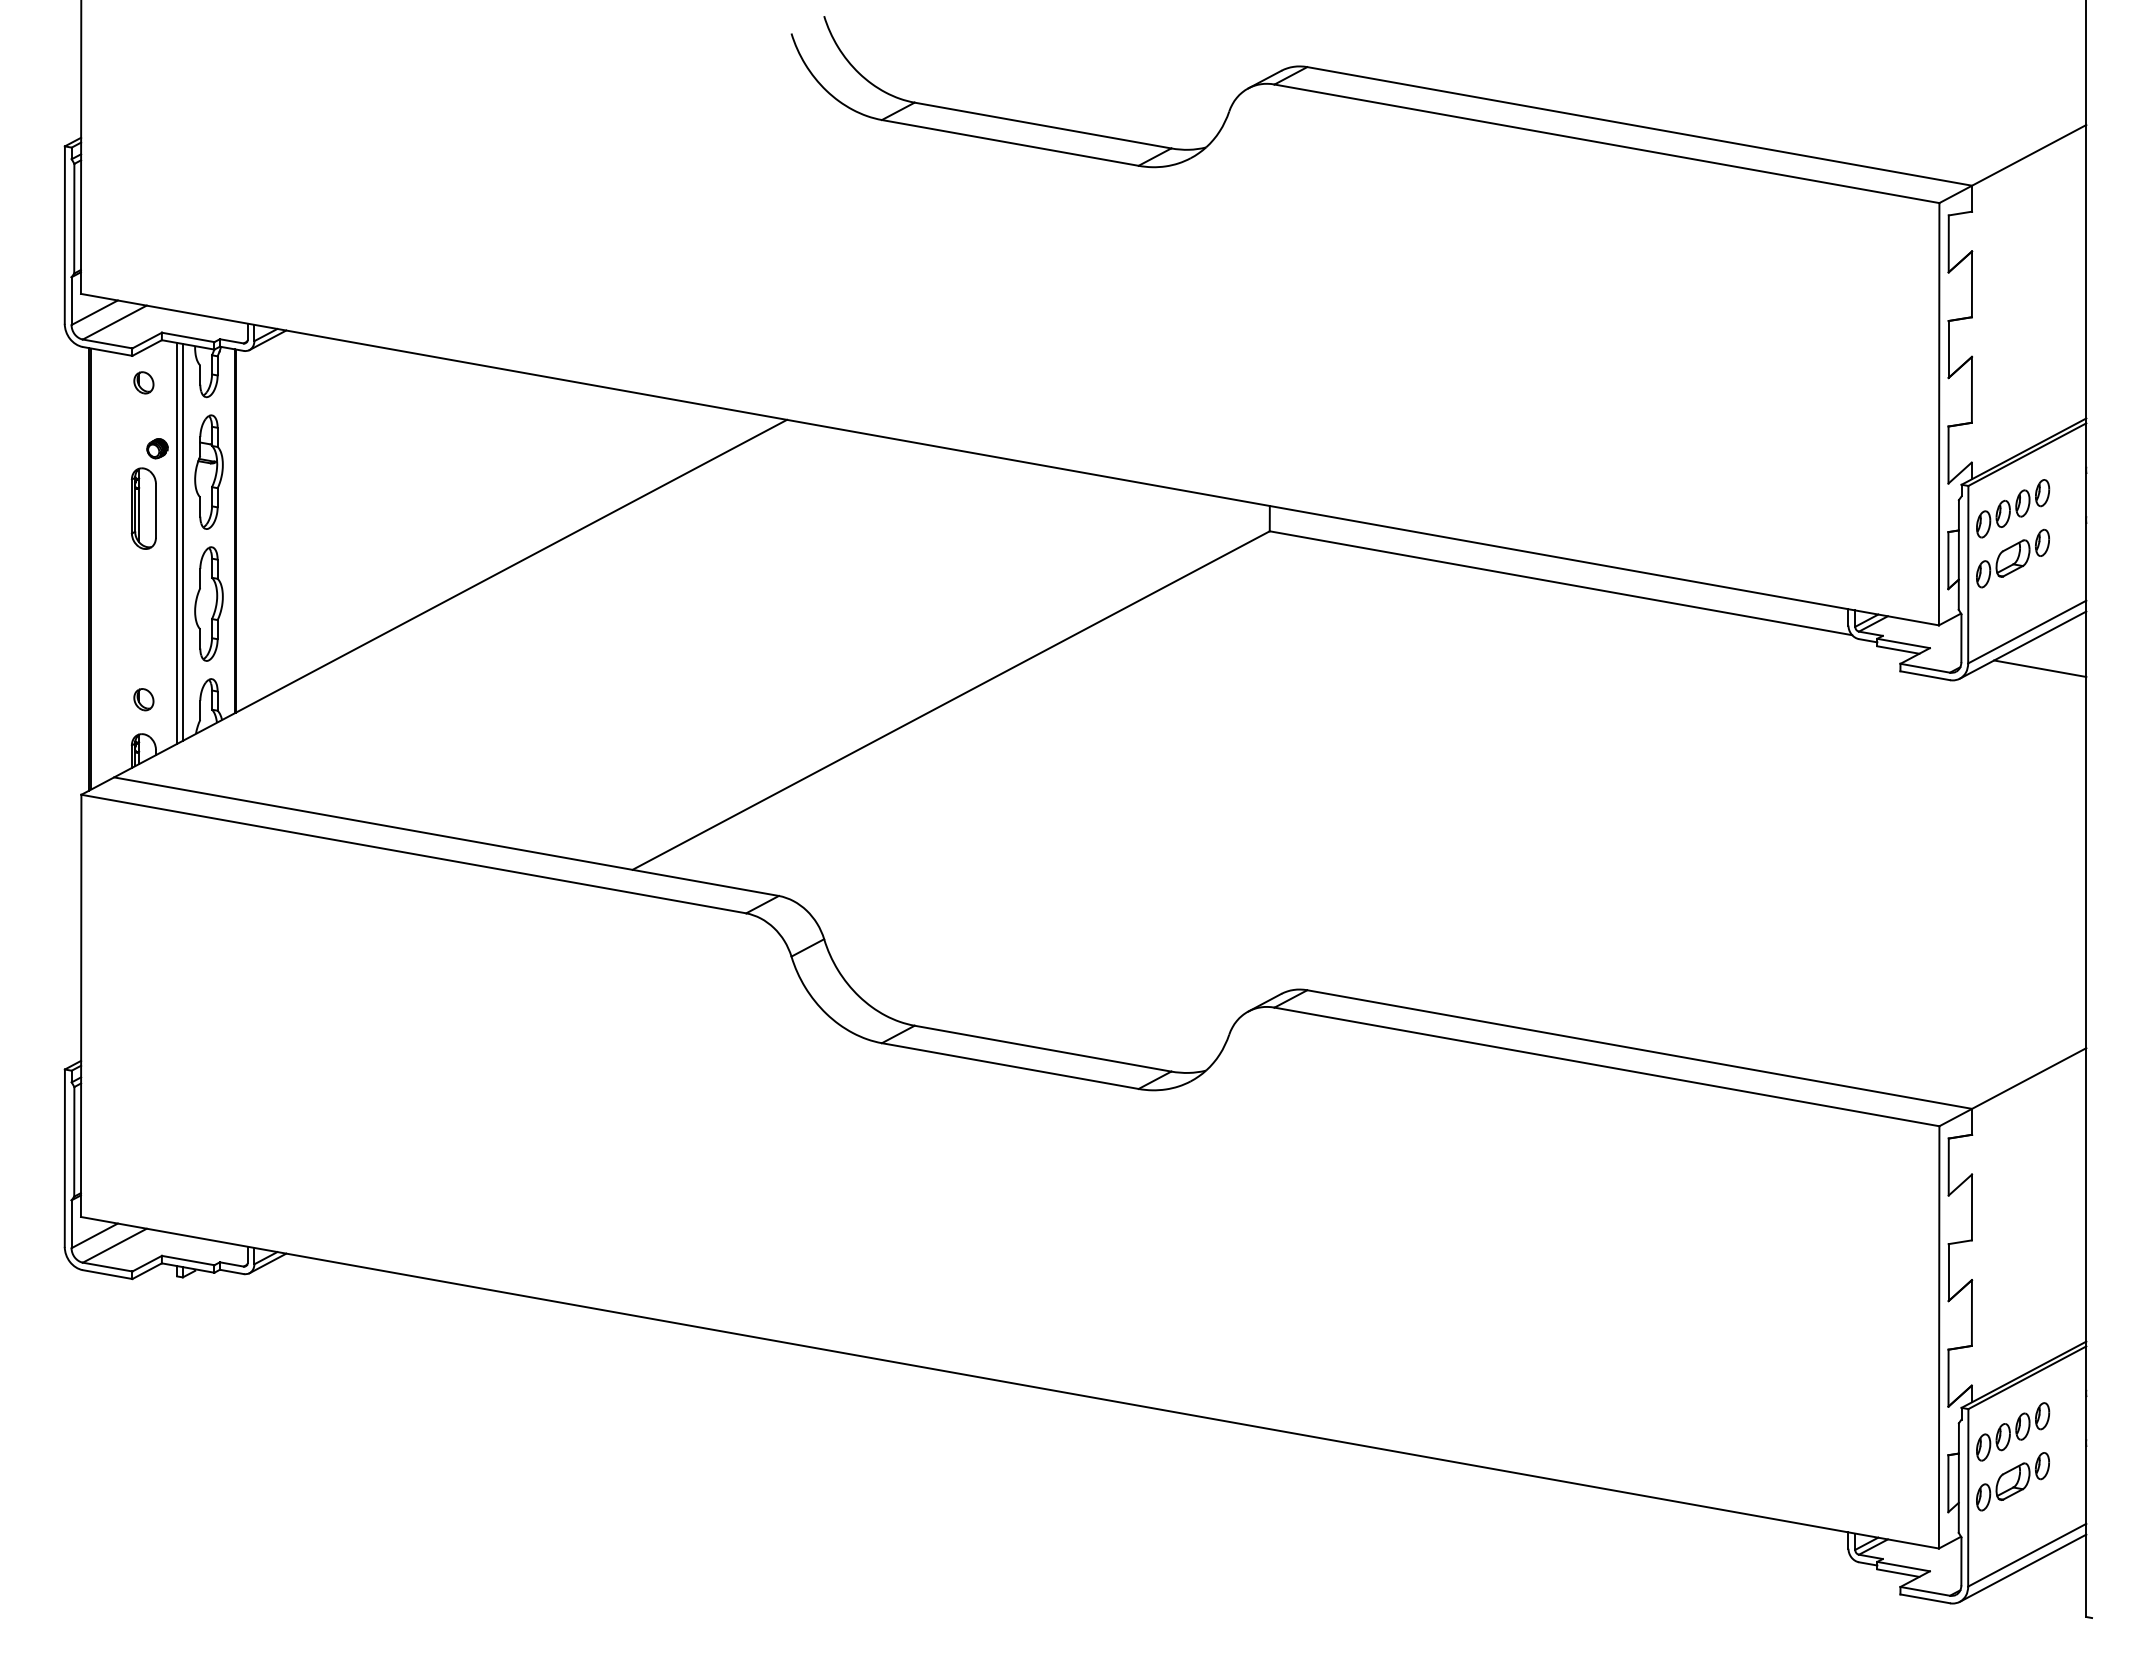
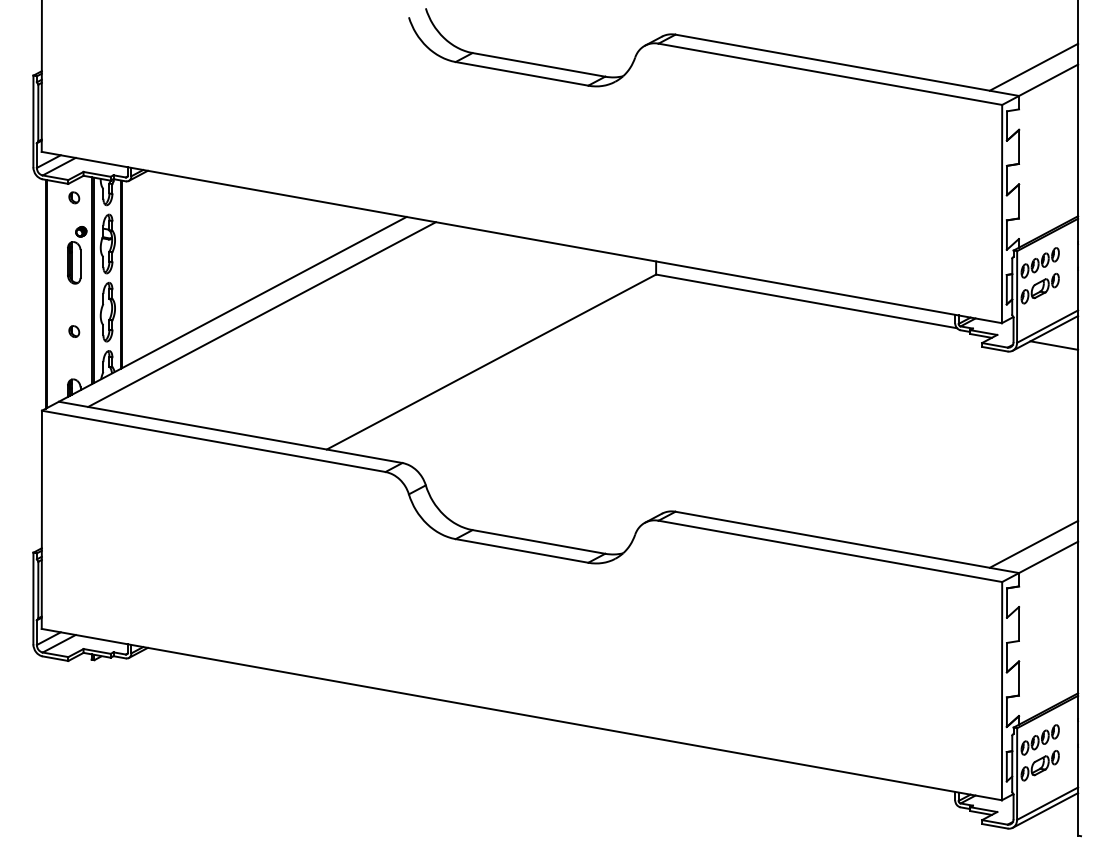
line: (1999, 128) -> (1033, 66), added
line: (506, 608) -> (261, 314), added
part: (144, 699) -> (74, 331), moved
line: (1999, 1051) -> (1033, 543), added

